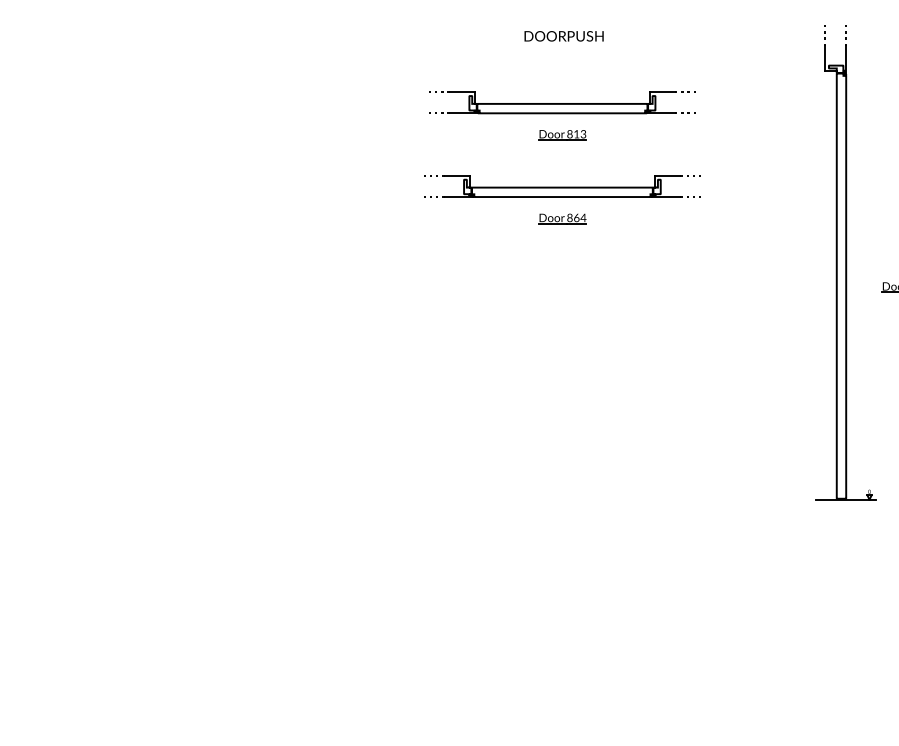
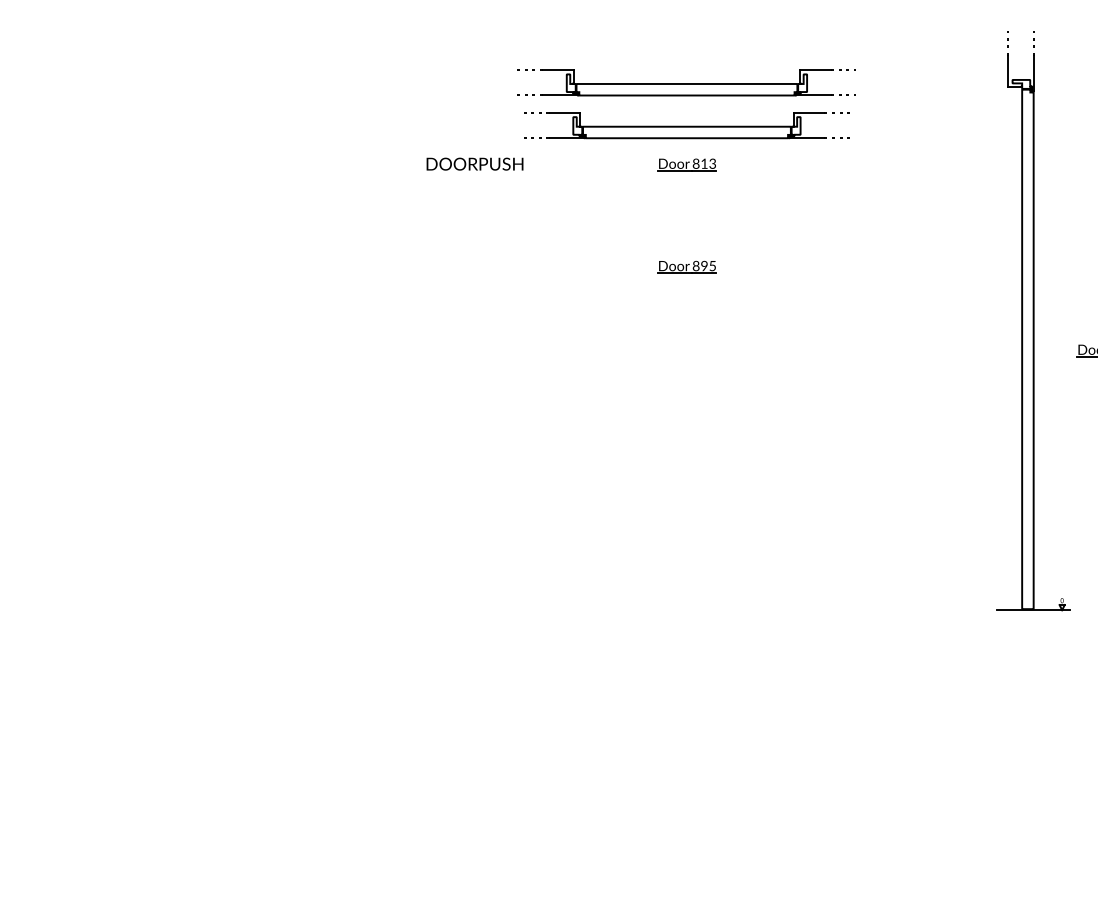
text: (563, 35) -> (474, 163), moved
part: (562, 186) -> (686, 82), moved
text: (580, 217) -> (708, 265), 864 -> 895

